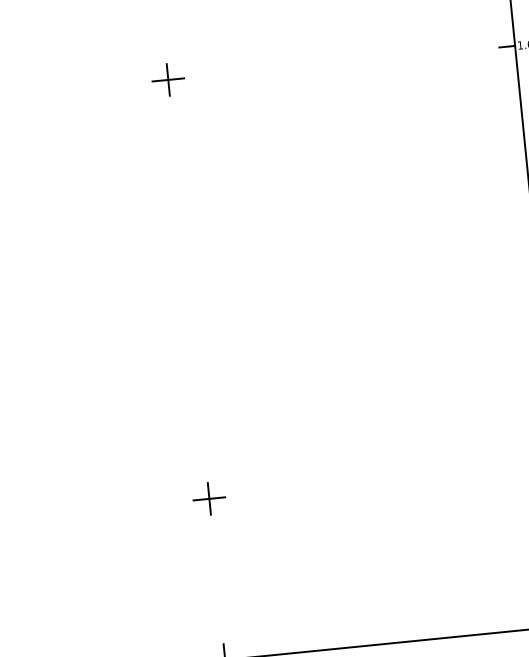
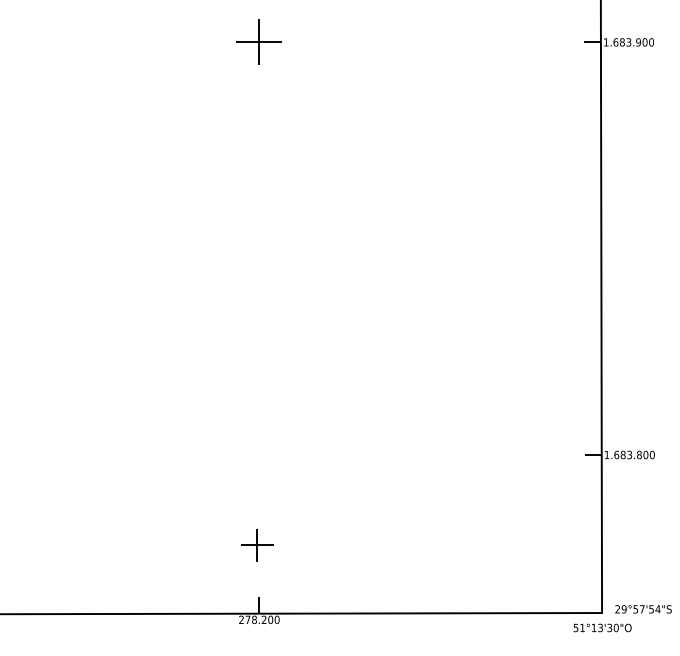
part: (168, 80) -> (259, 42), size x1.4
part: (209, 499) -> (257, 545), moved

